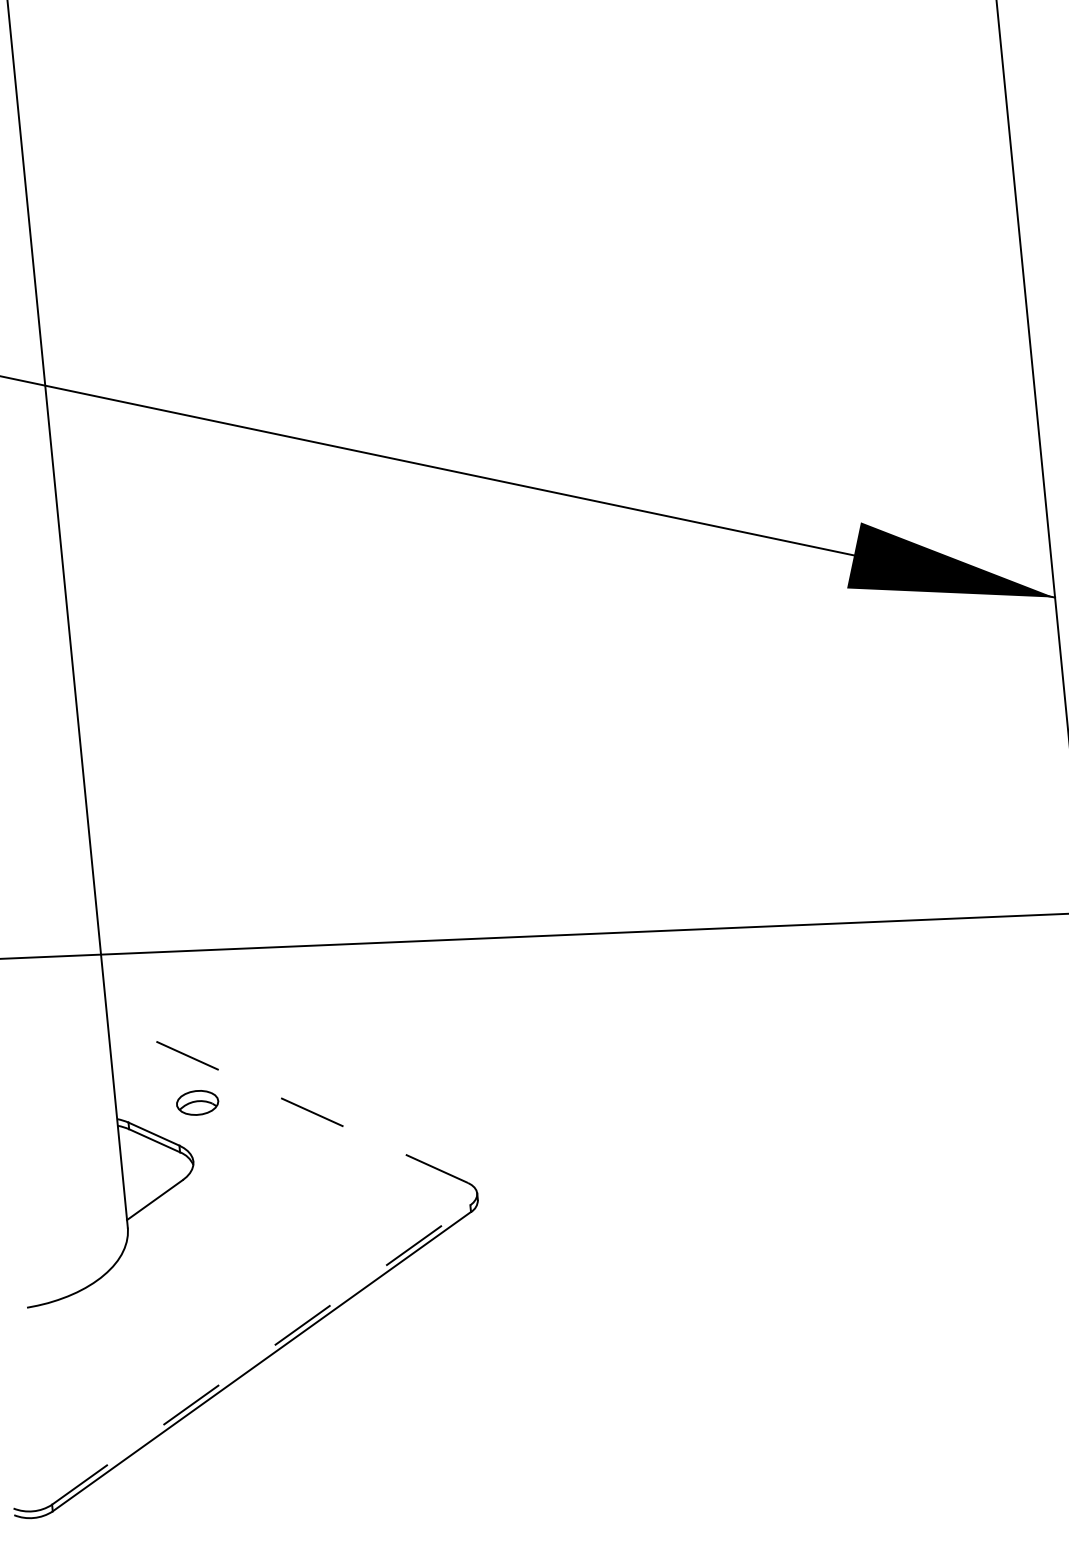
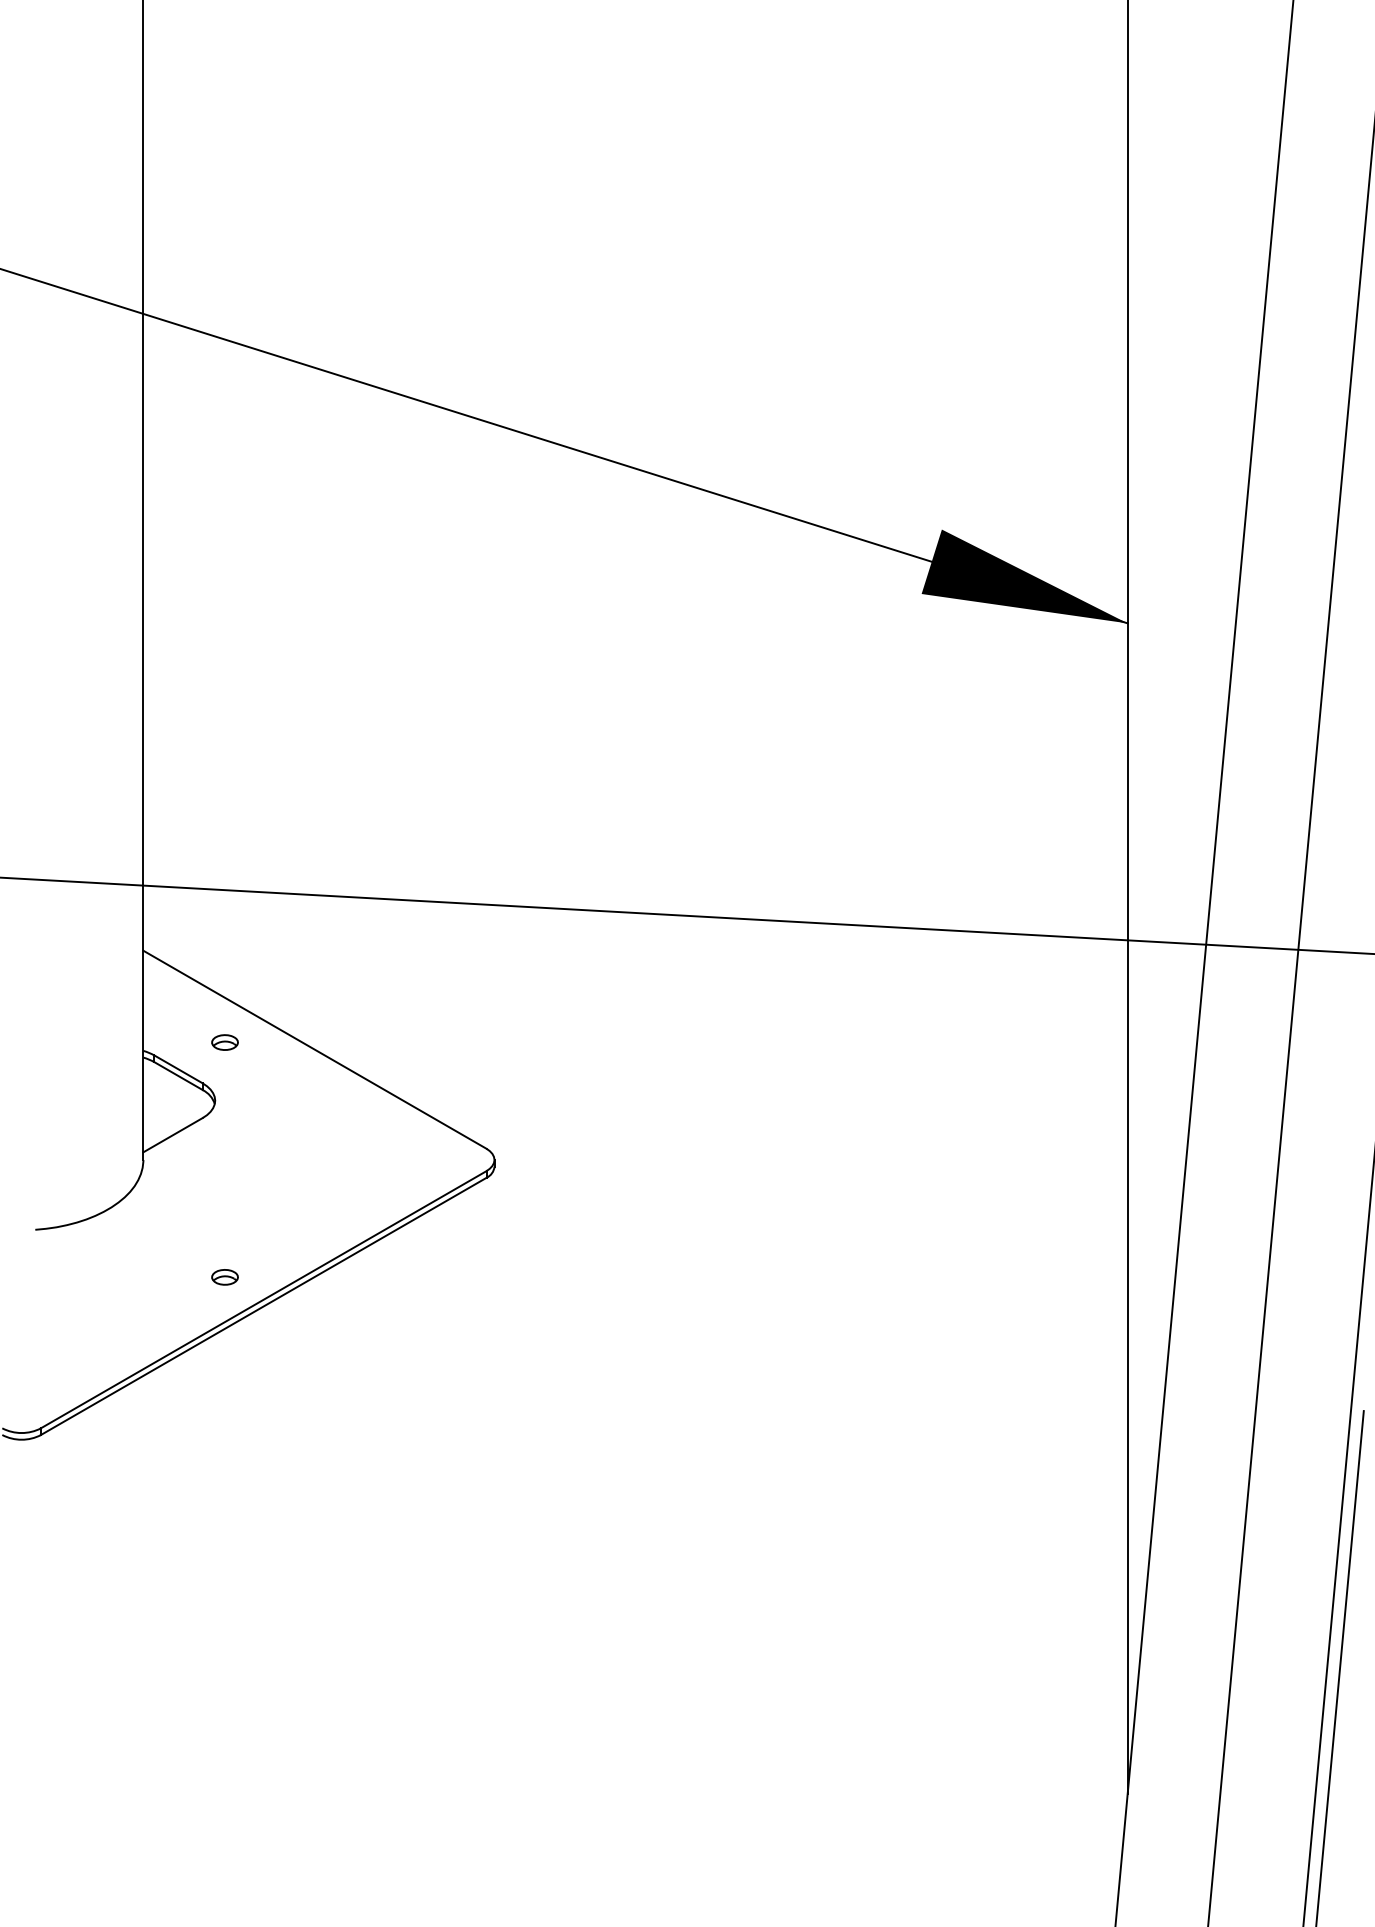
line: (287, 1101) -> (314, 1049), dashed -> solid
part: (197, 1102) -> (224, 1042), size x0.62
part: (219, 1336) -> (224, 1277), added
line: (261, 1354) -> (264, 1299), dashed -> solid

